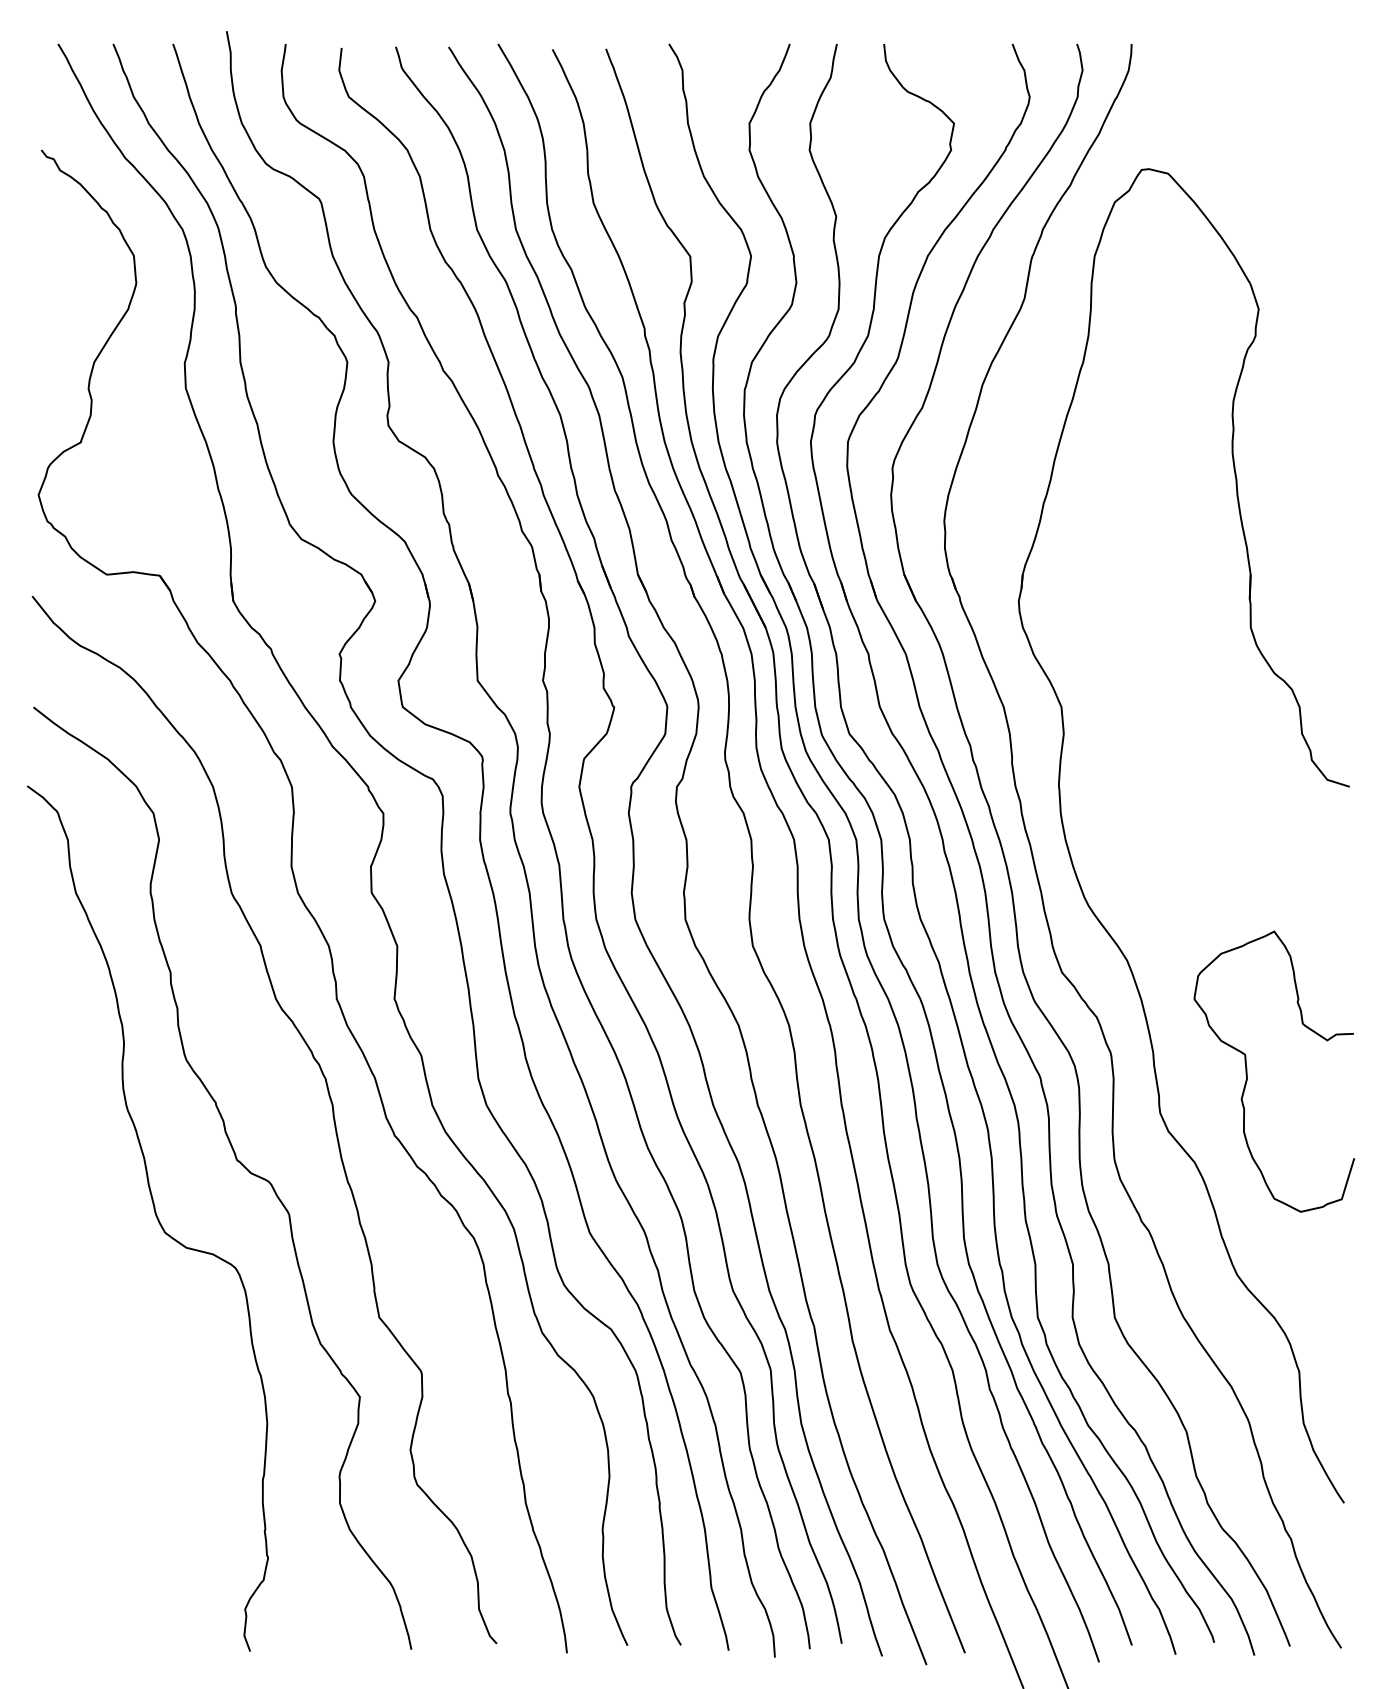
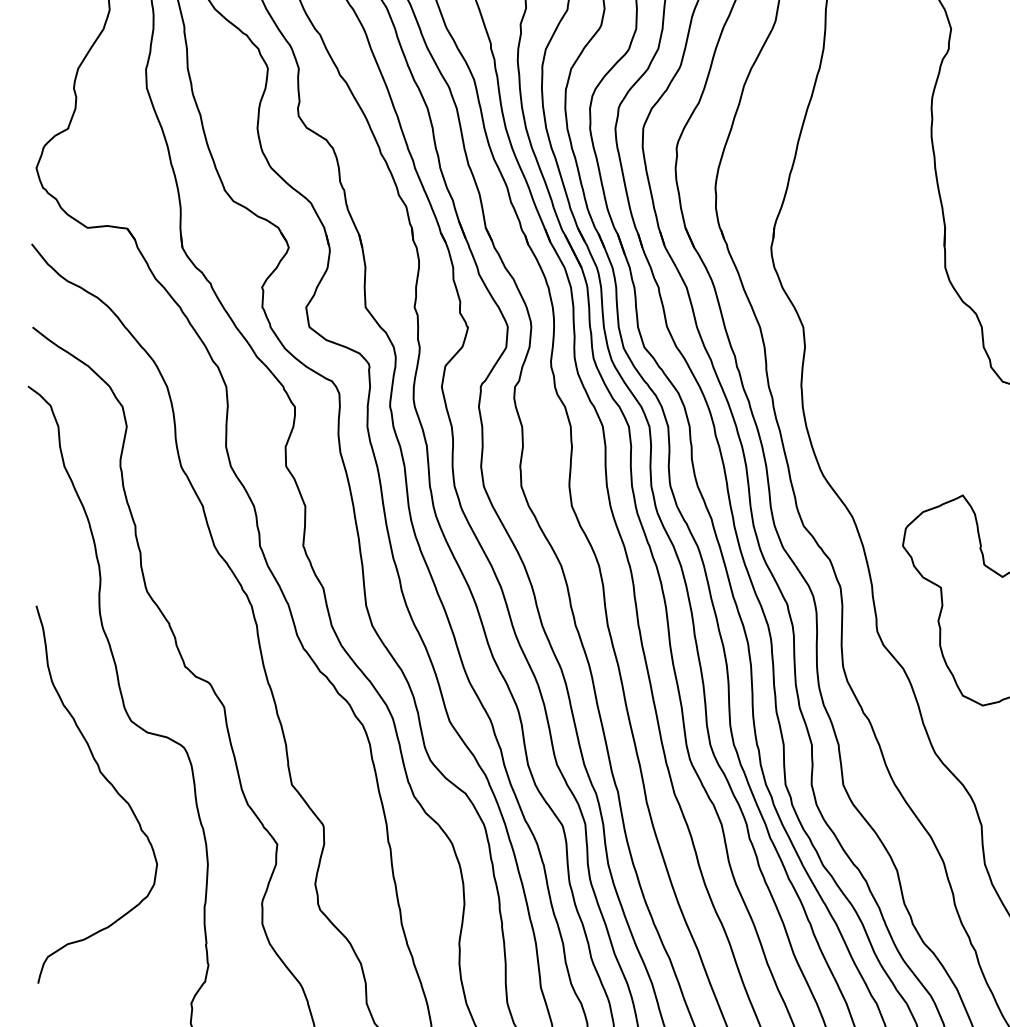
curve: (134, 1314) -> (108, 782), added

